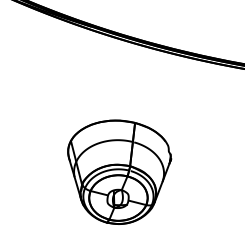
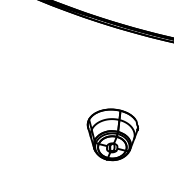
part: (119, 171) -> (112, 134), size x0.6

